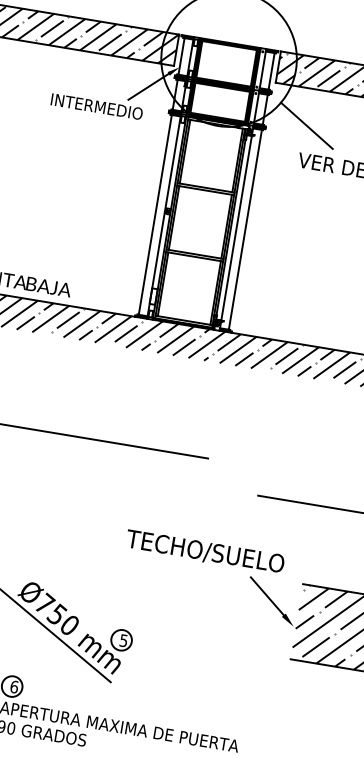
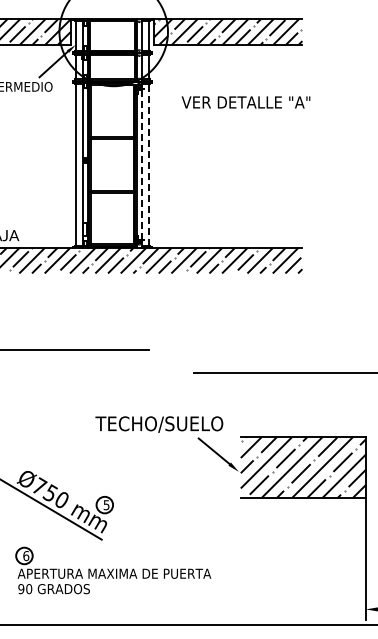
line: (306, 125) -> (183, 74), removed
line: (236, 228) -> (141, 164), solid -> dashed
line: (244, 229) -> (148, 164), solid -> dashed

